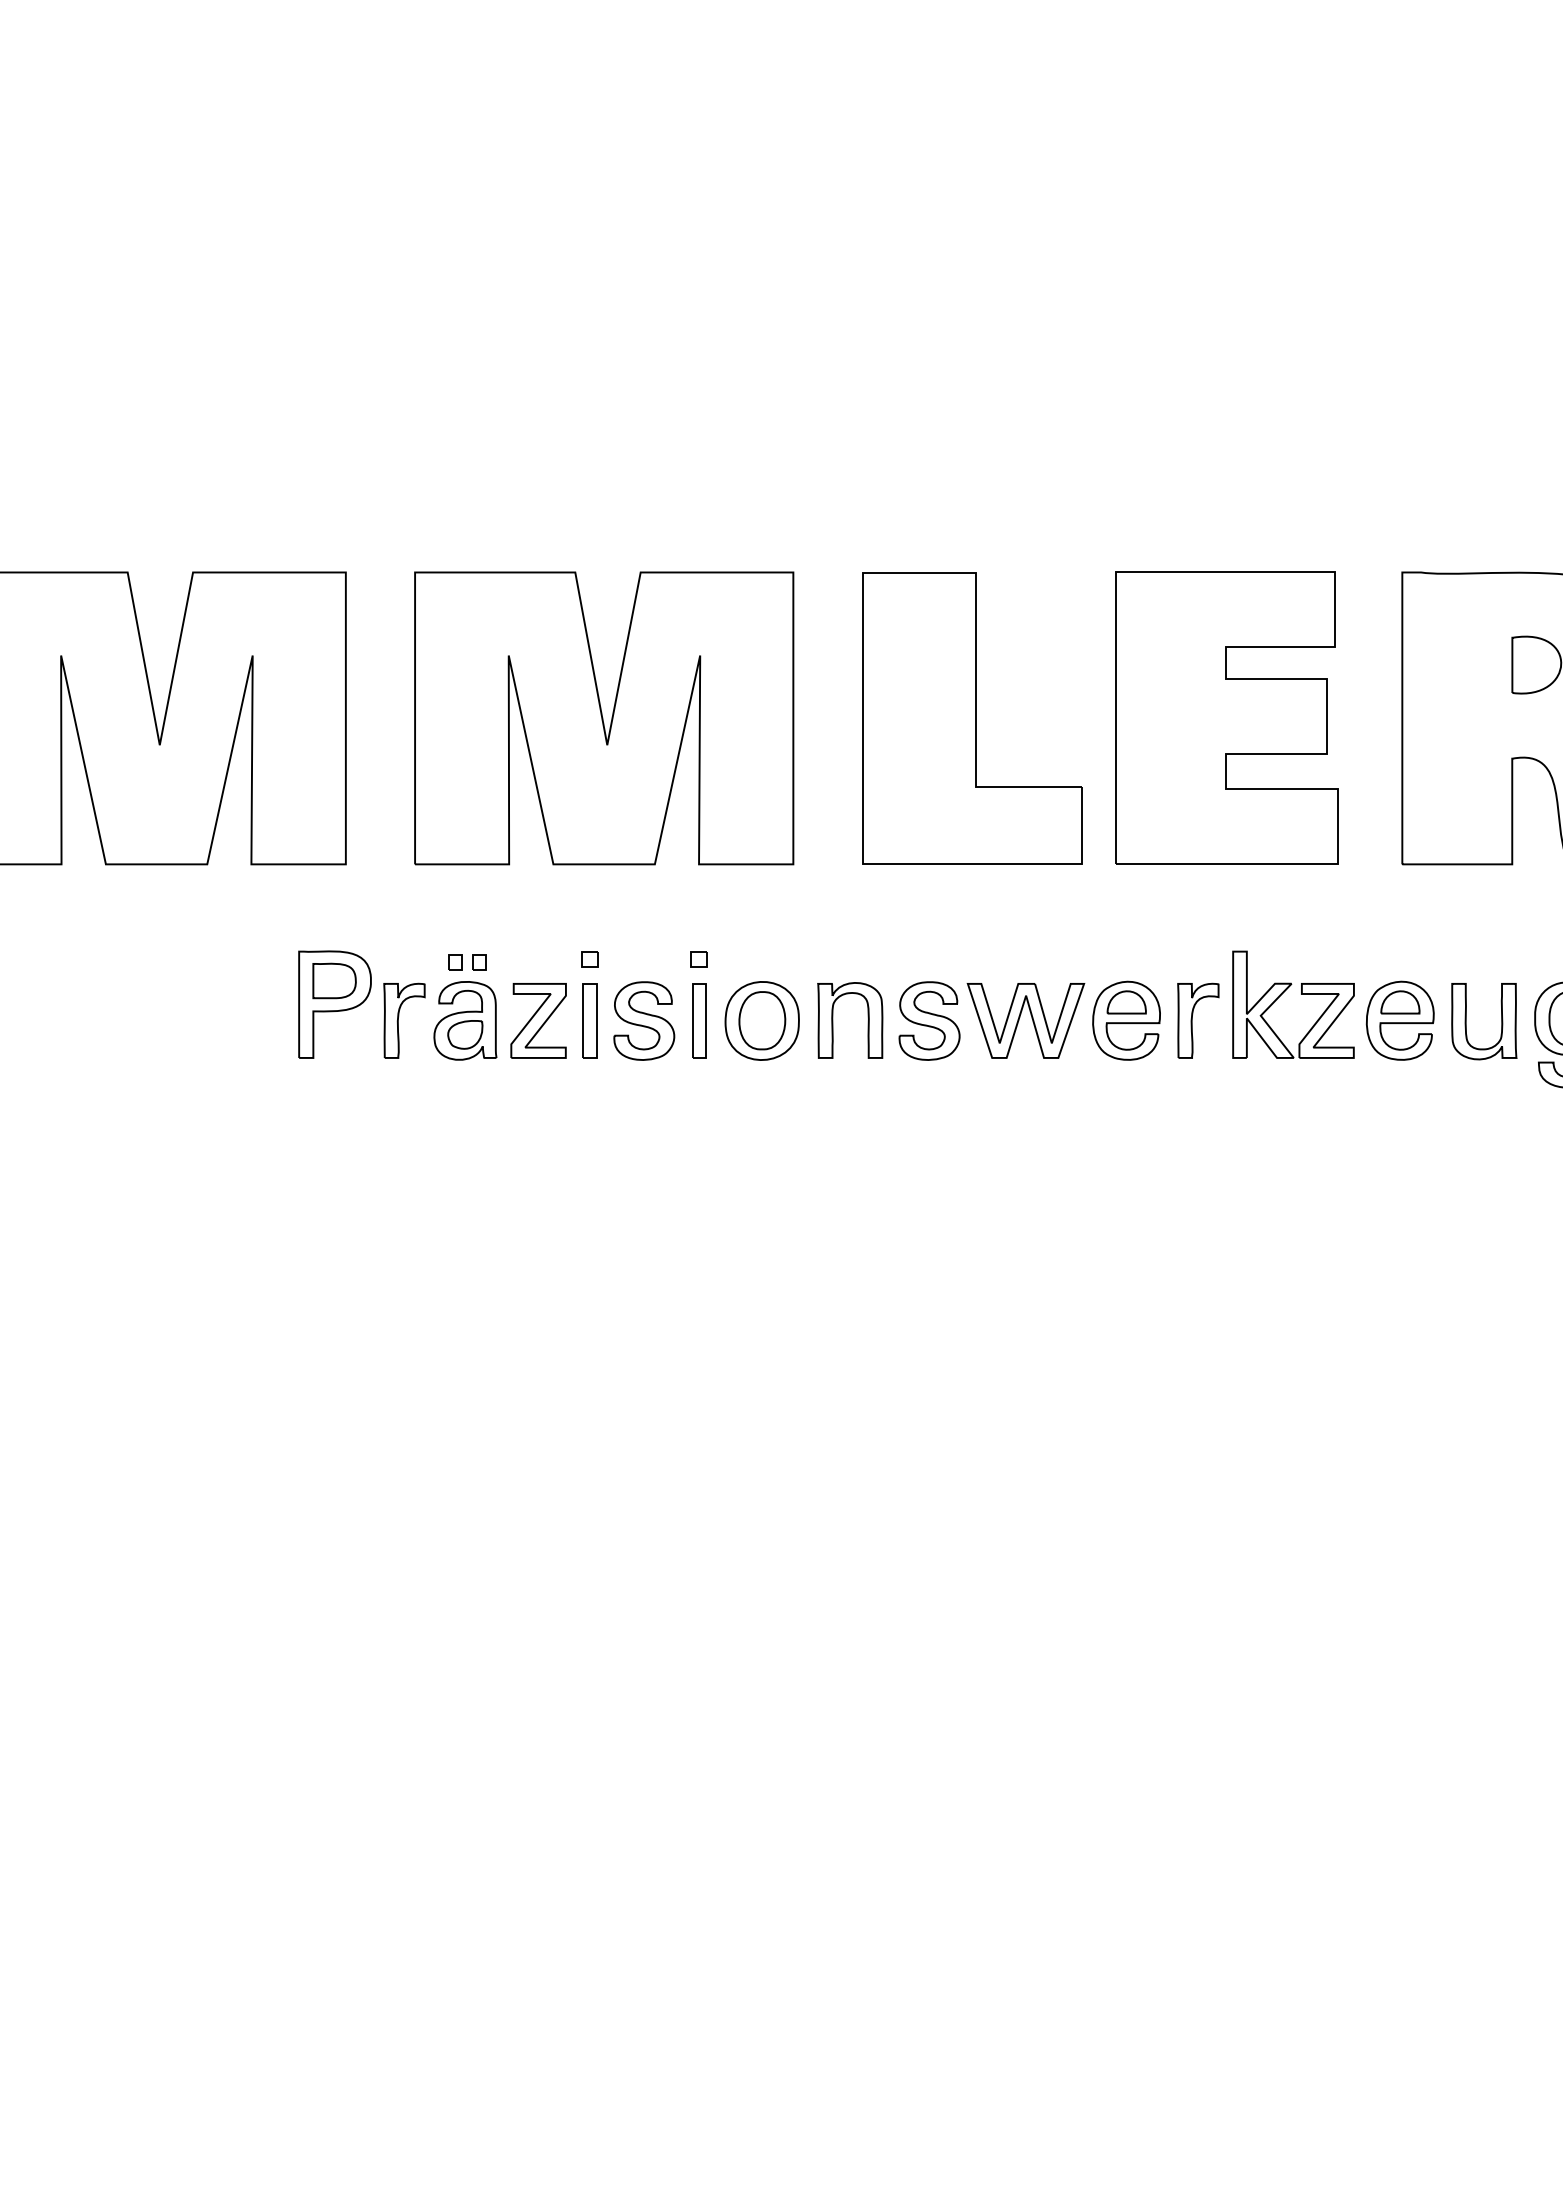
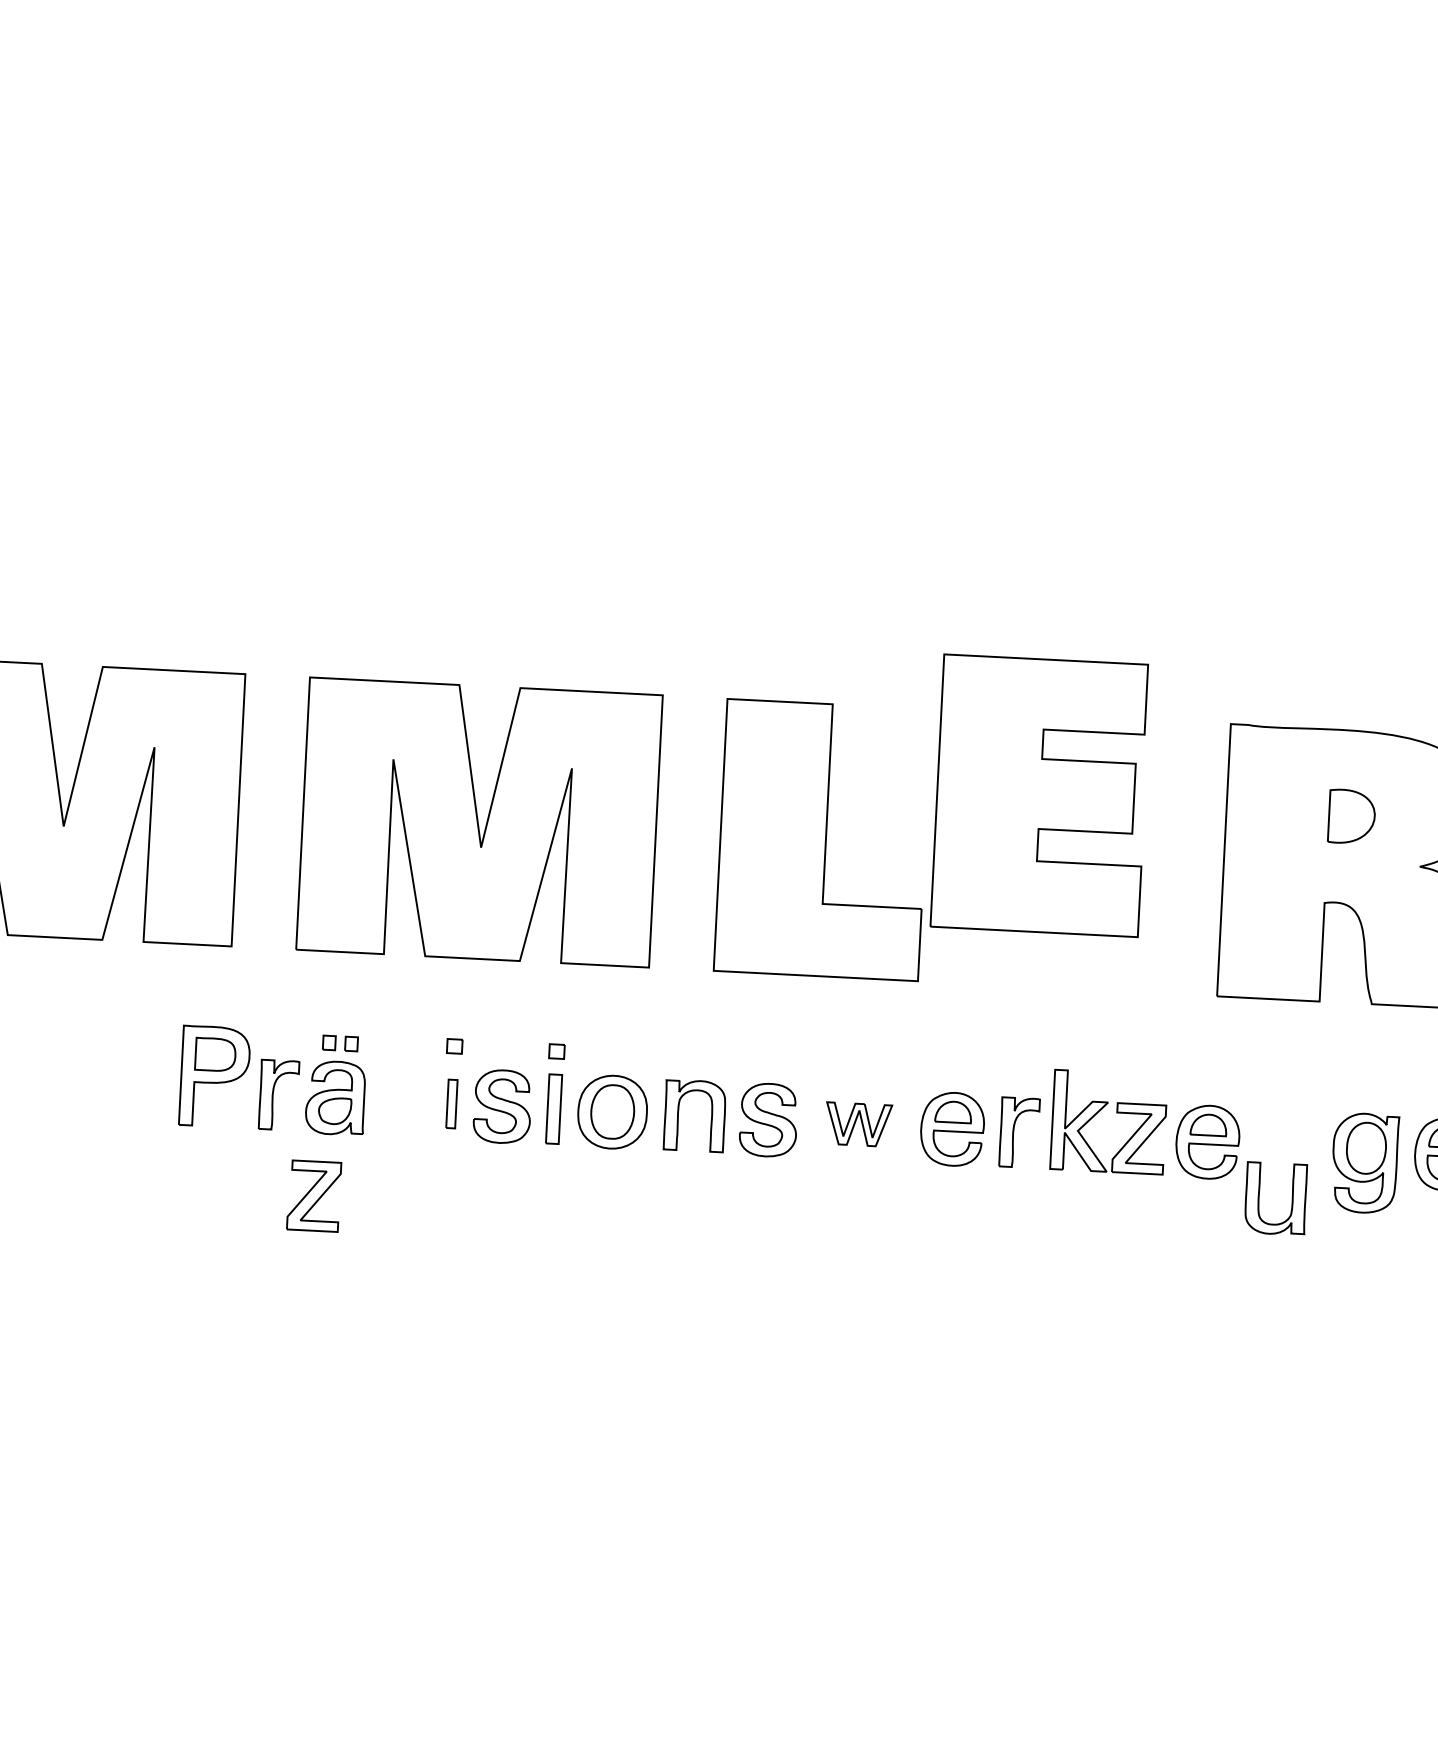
part: (1226, 717) -> (1040, 794), moved
part: (538, 1020) -> (314, 1195), moved
part: (589, 1020) -> (451, 1103), size x0.7
part: (1025, 1020) -> (858, 1124), size x0.6
part: (1501, 1021) -> (1292, 1199), moved

